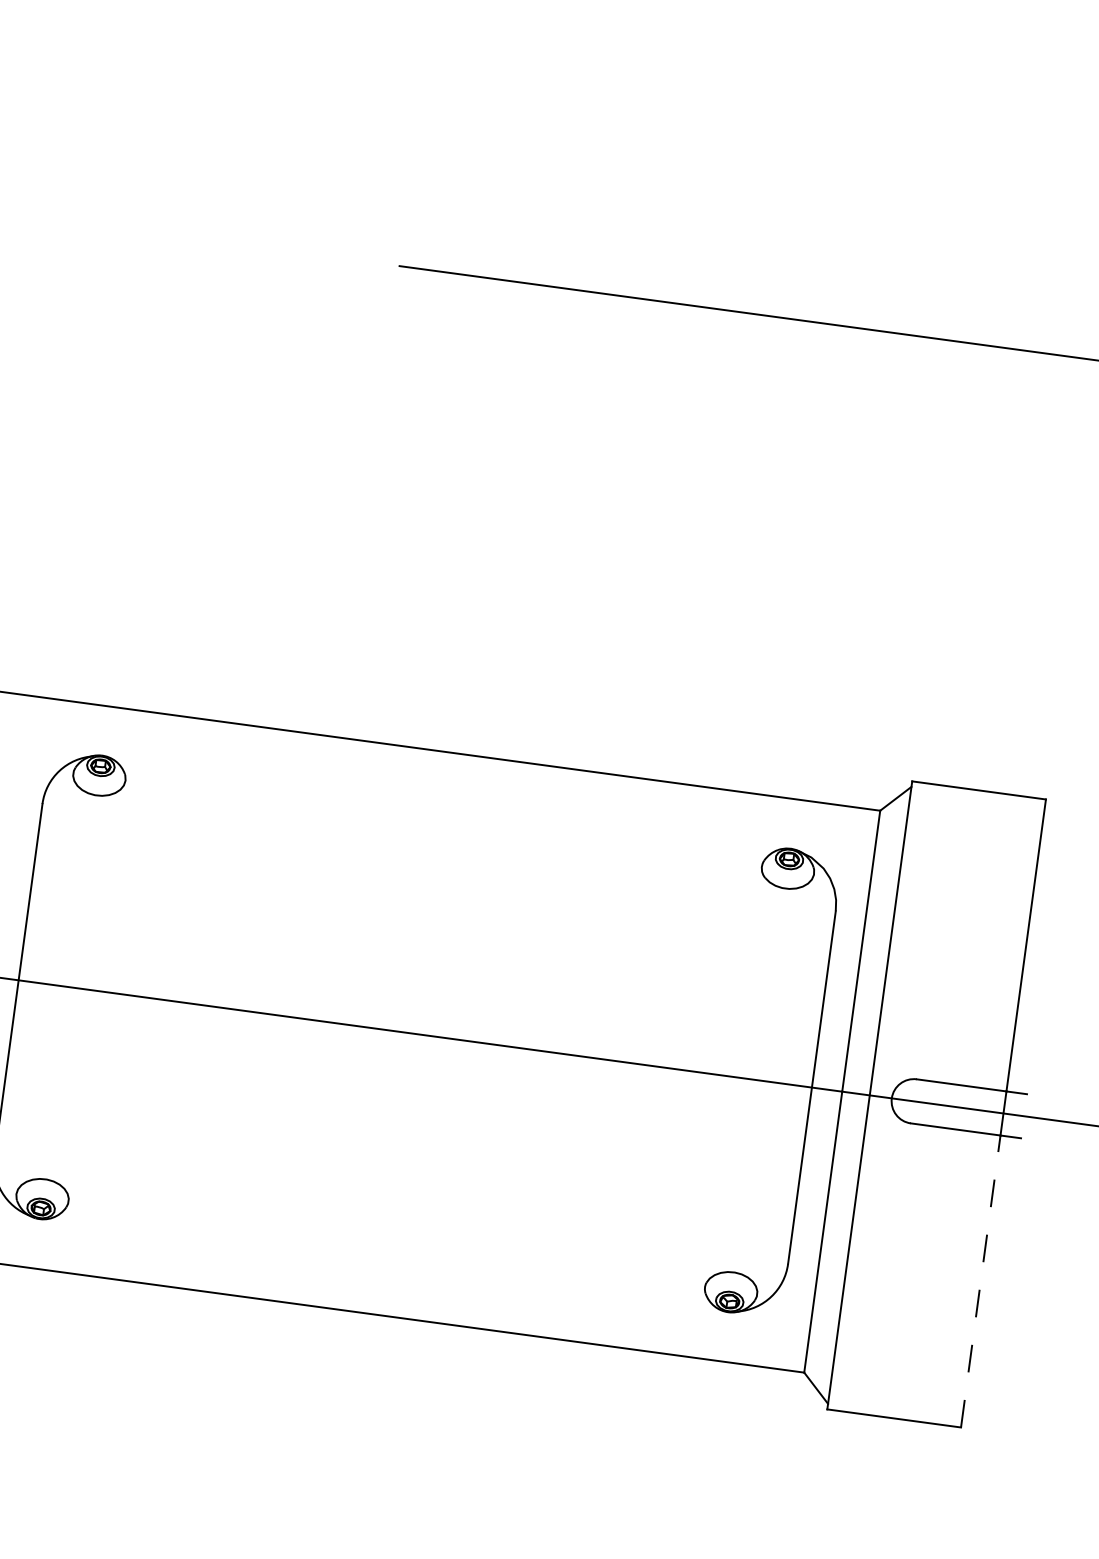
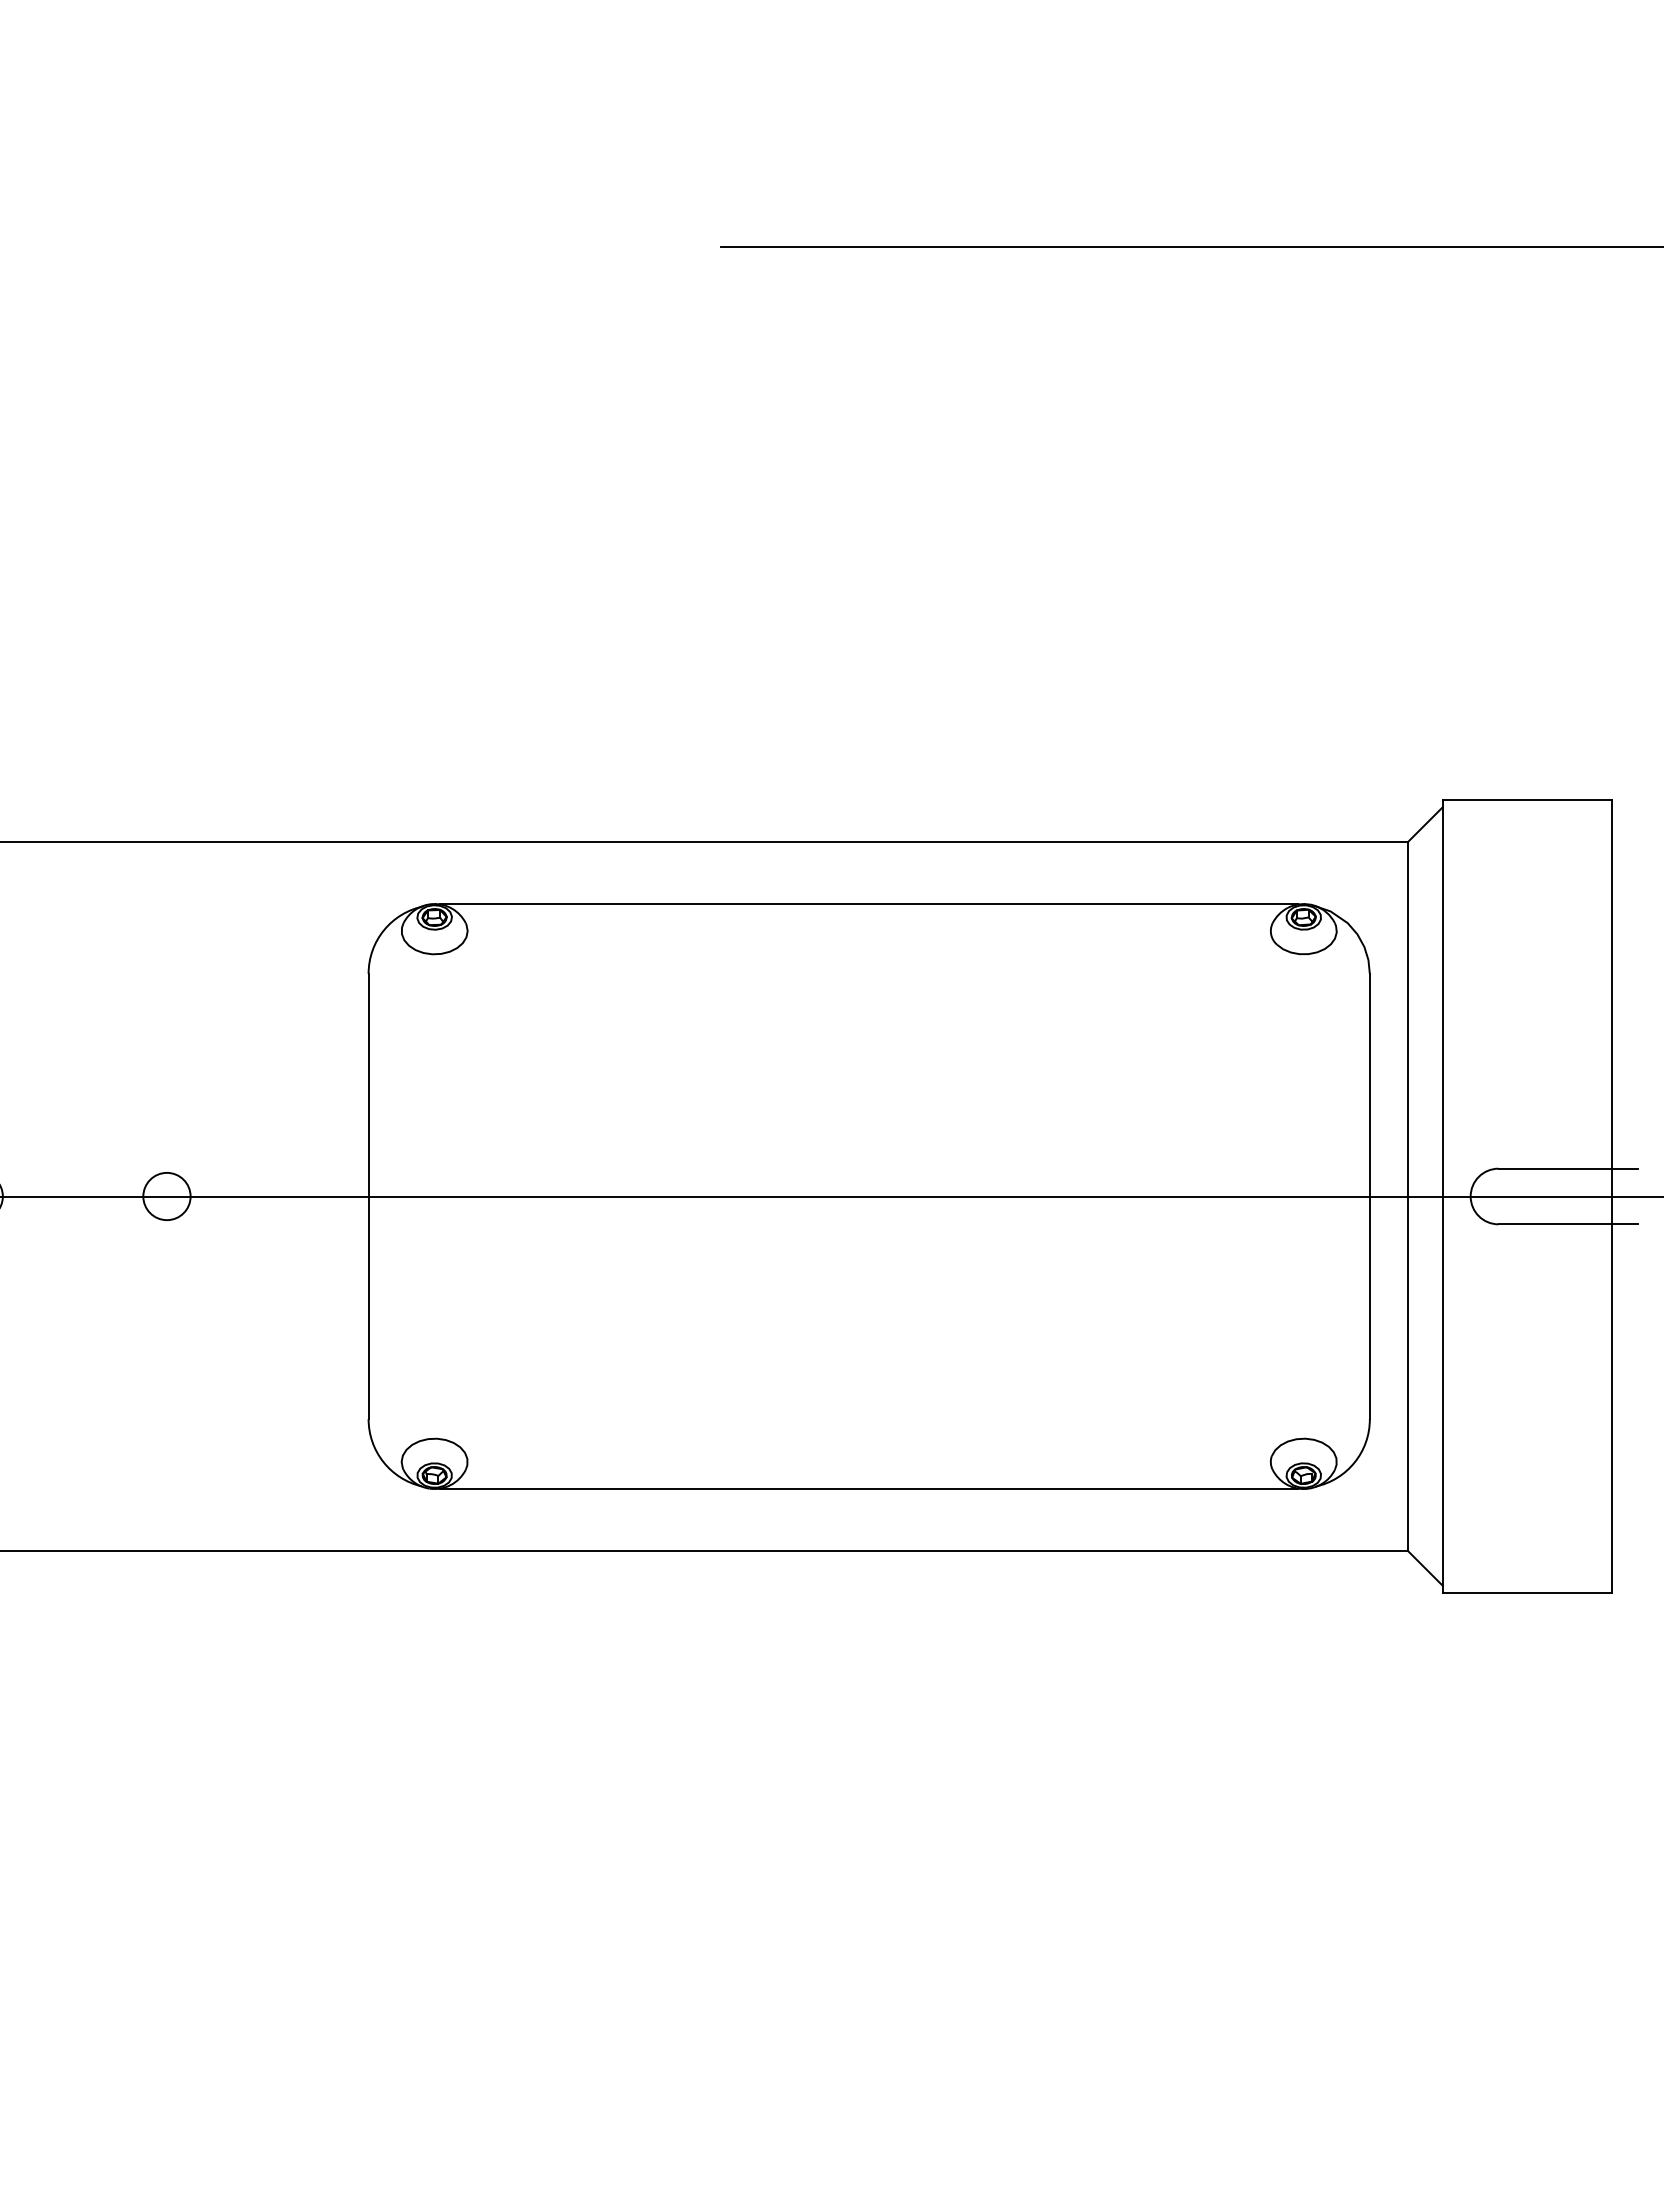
line: (446, 802) -> (869, 904), added
line: (384, 1265) -> (869, 1488), added
line: (980, 1281) -> (1611, 1408), dashed -> solid

